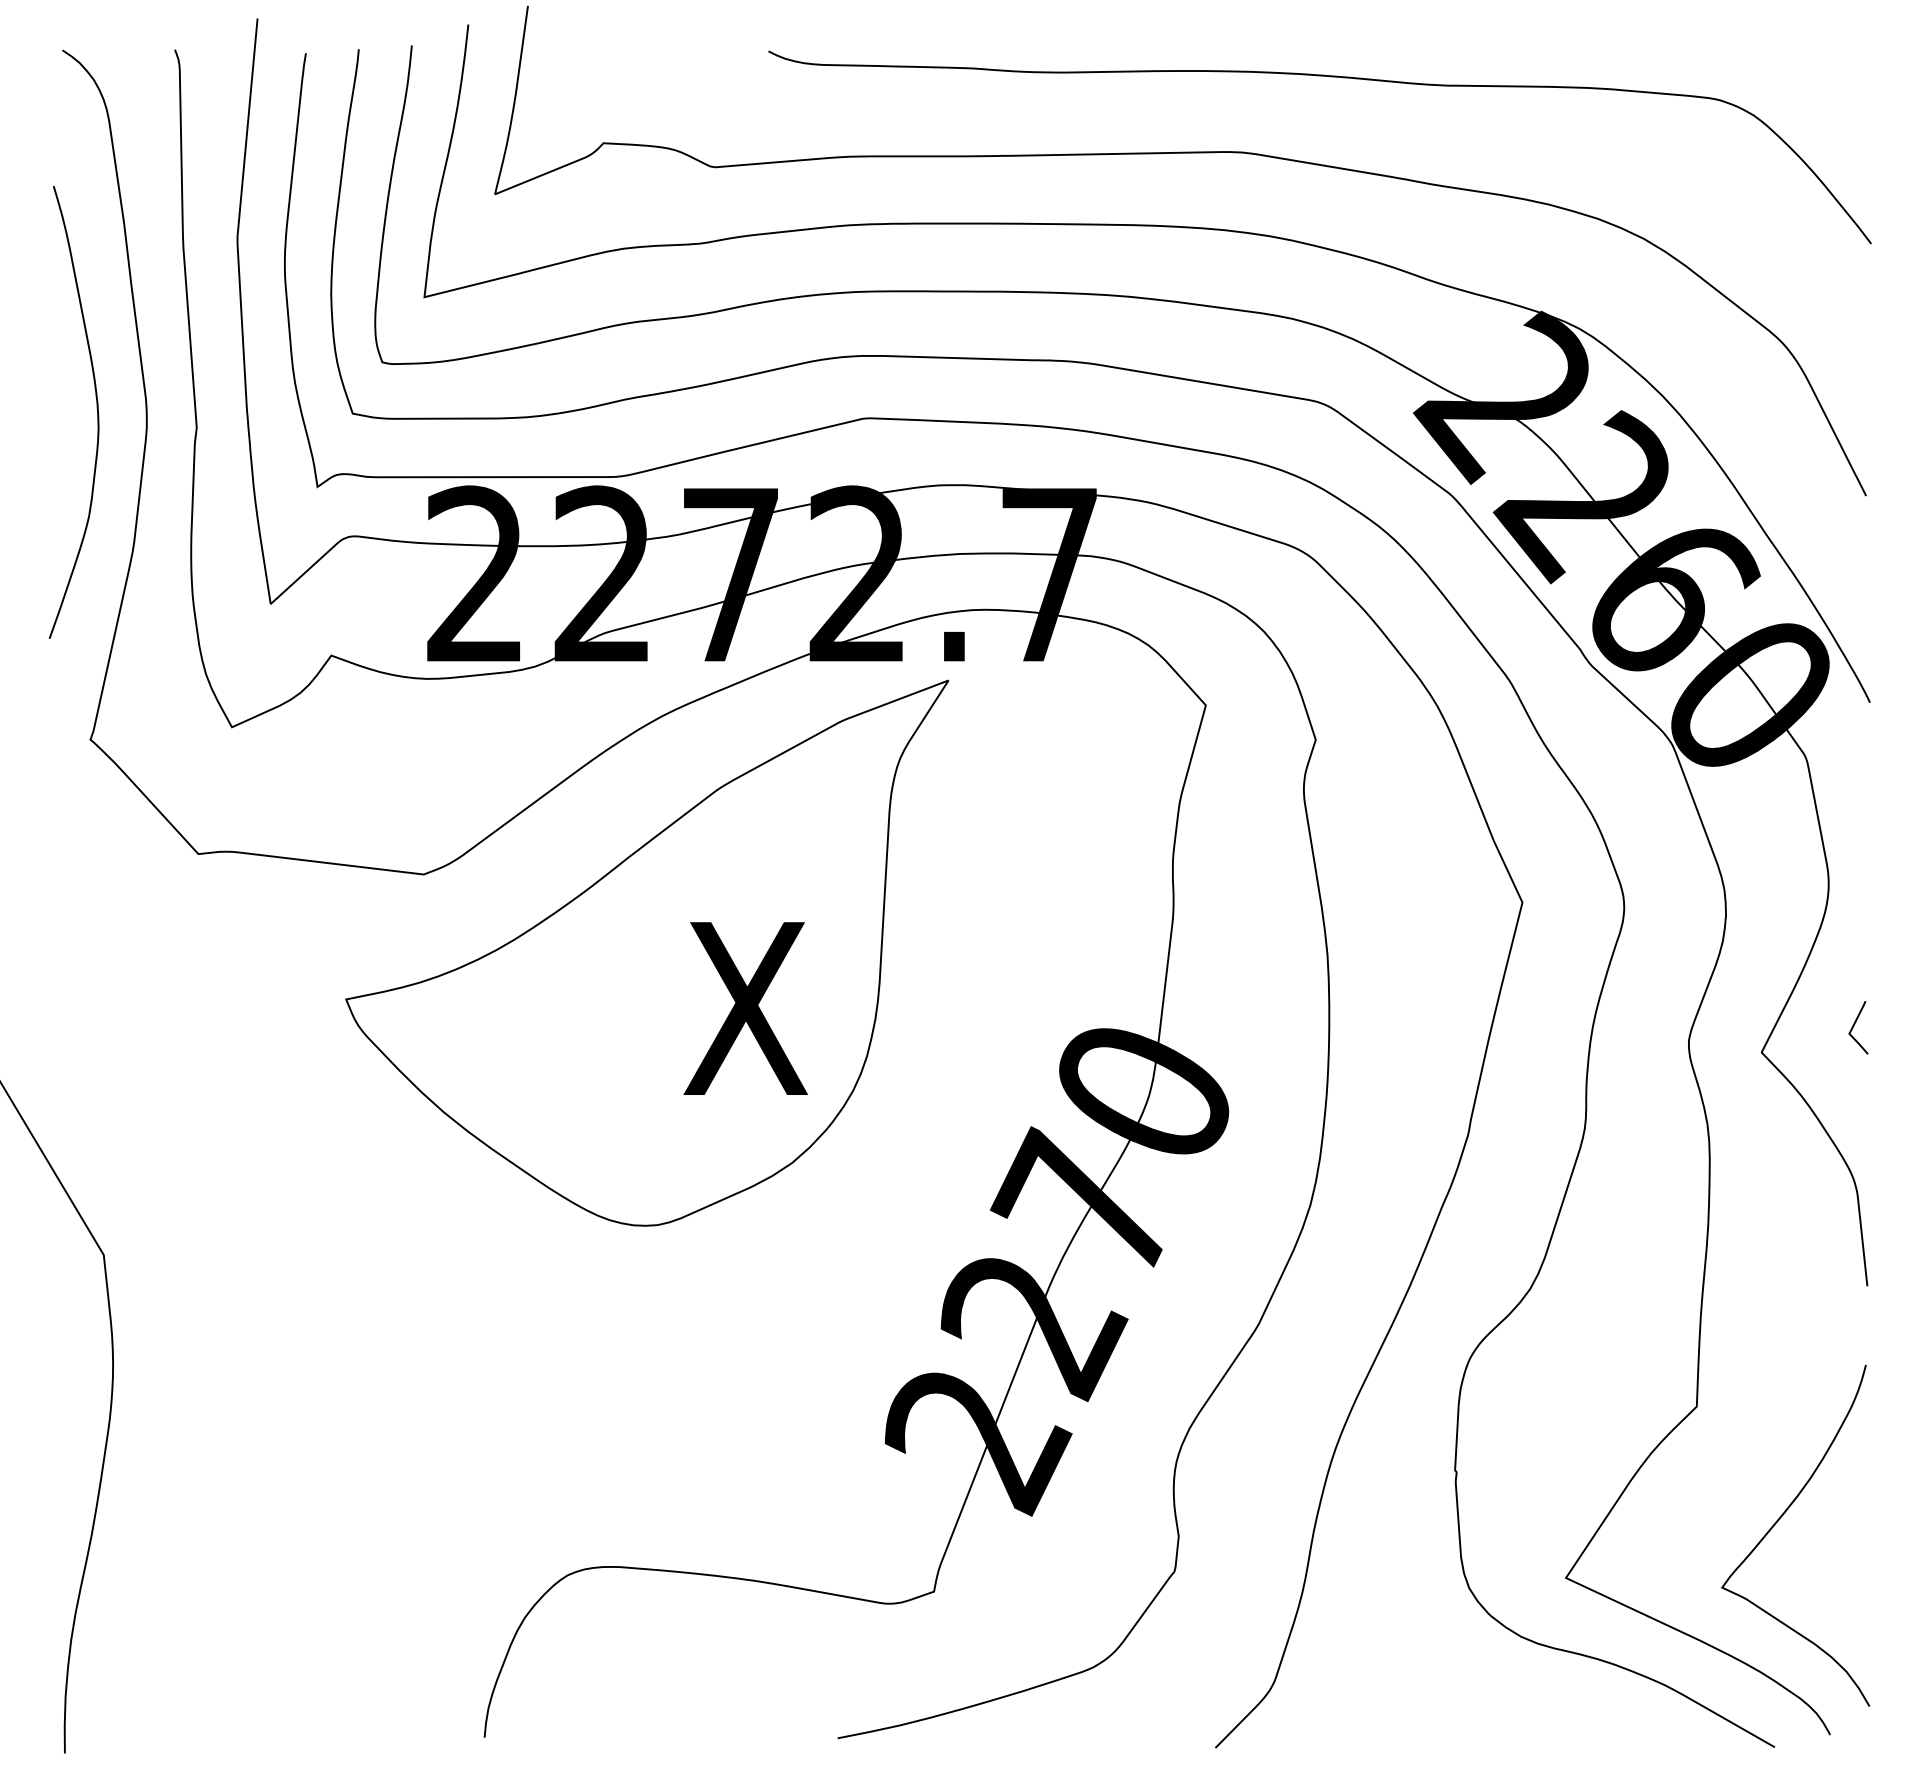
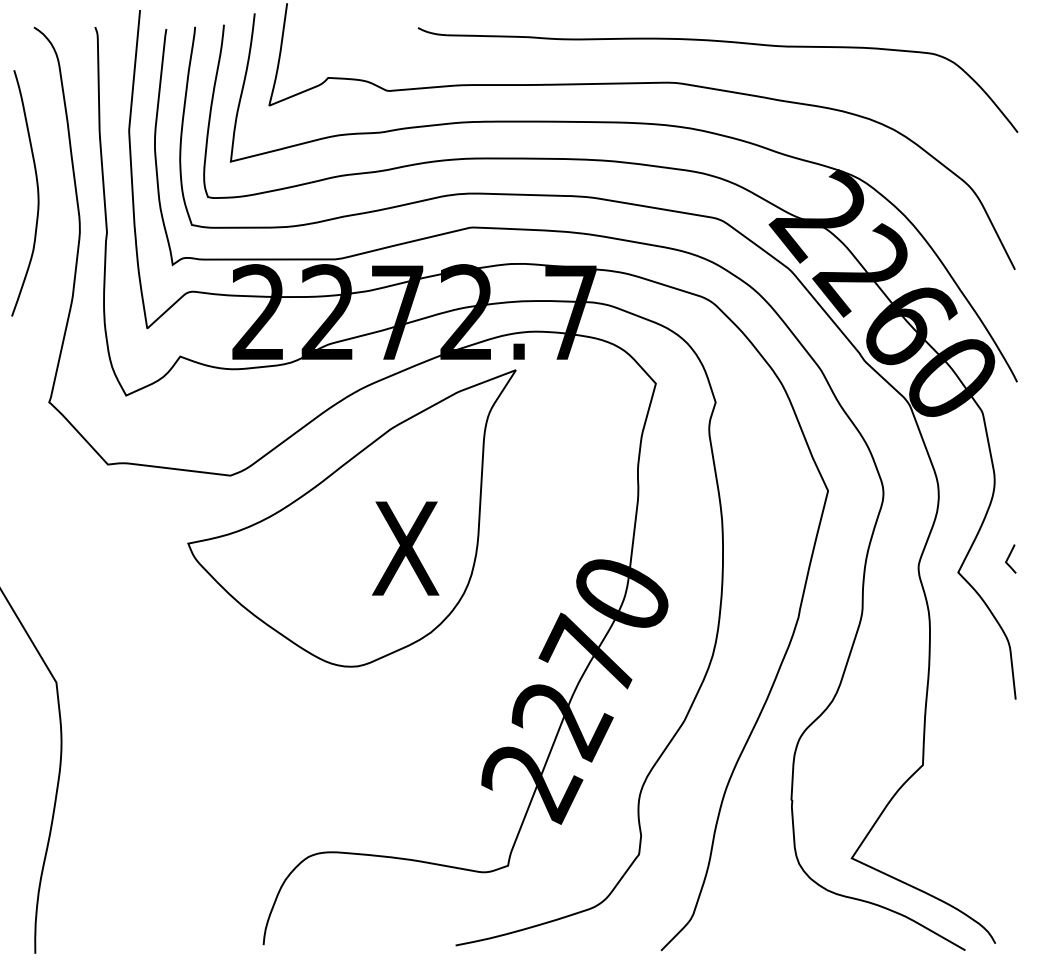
curve: (96, 412) -> (37, 193), moved
curve: (1778, 1523) -> (967, 828), removed

